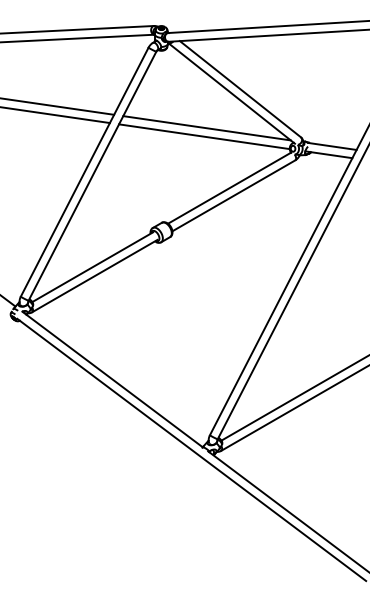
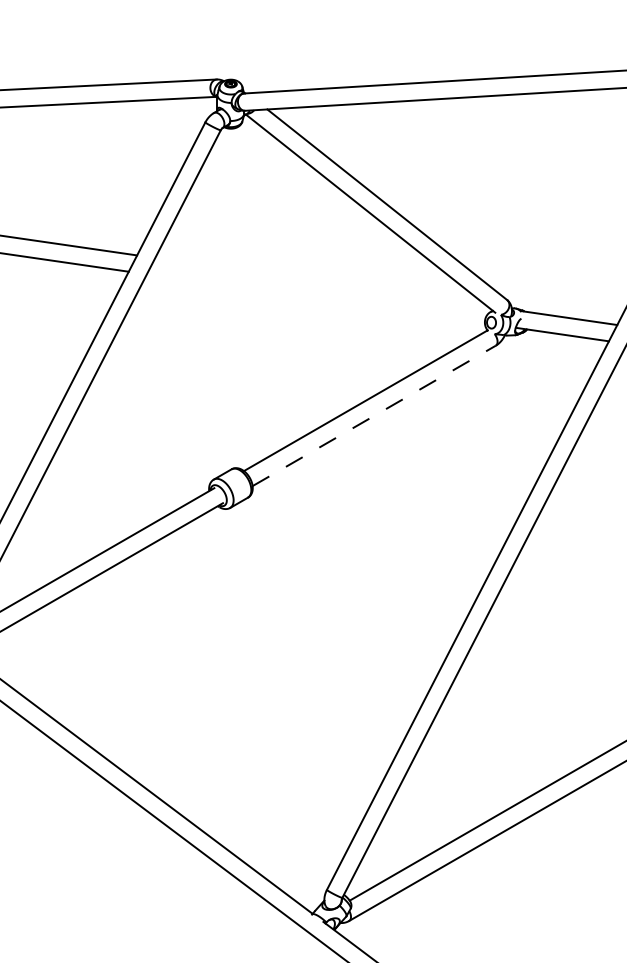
line: (206, 128) -> (320, 282), removed
line: (204, 136) -> (316, 298), removed
line: (233, 195) -> (373, 415), solid -> dashed

